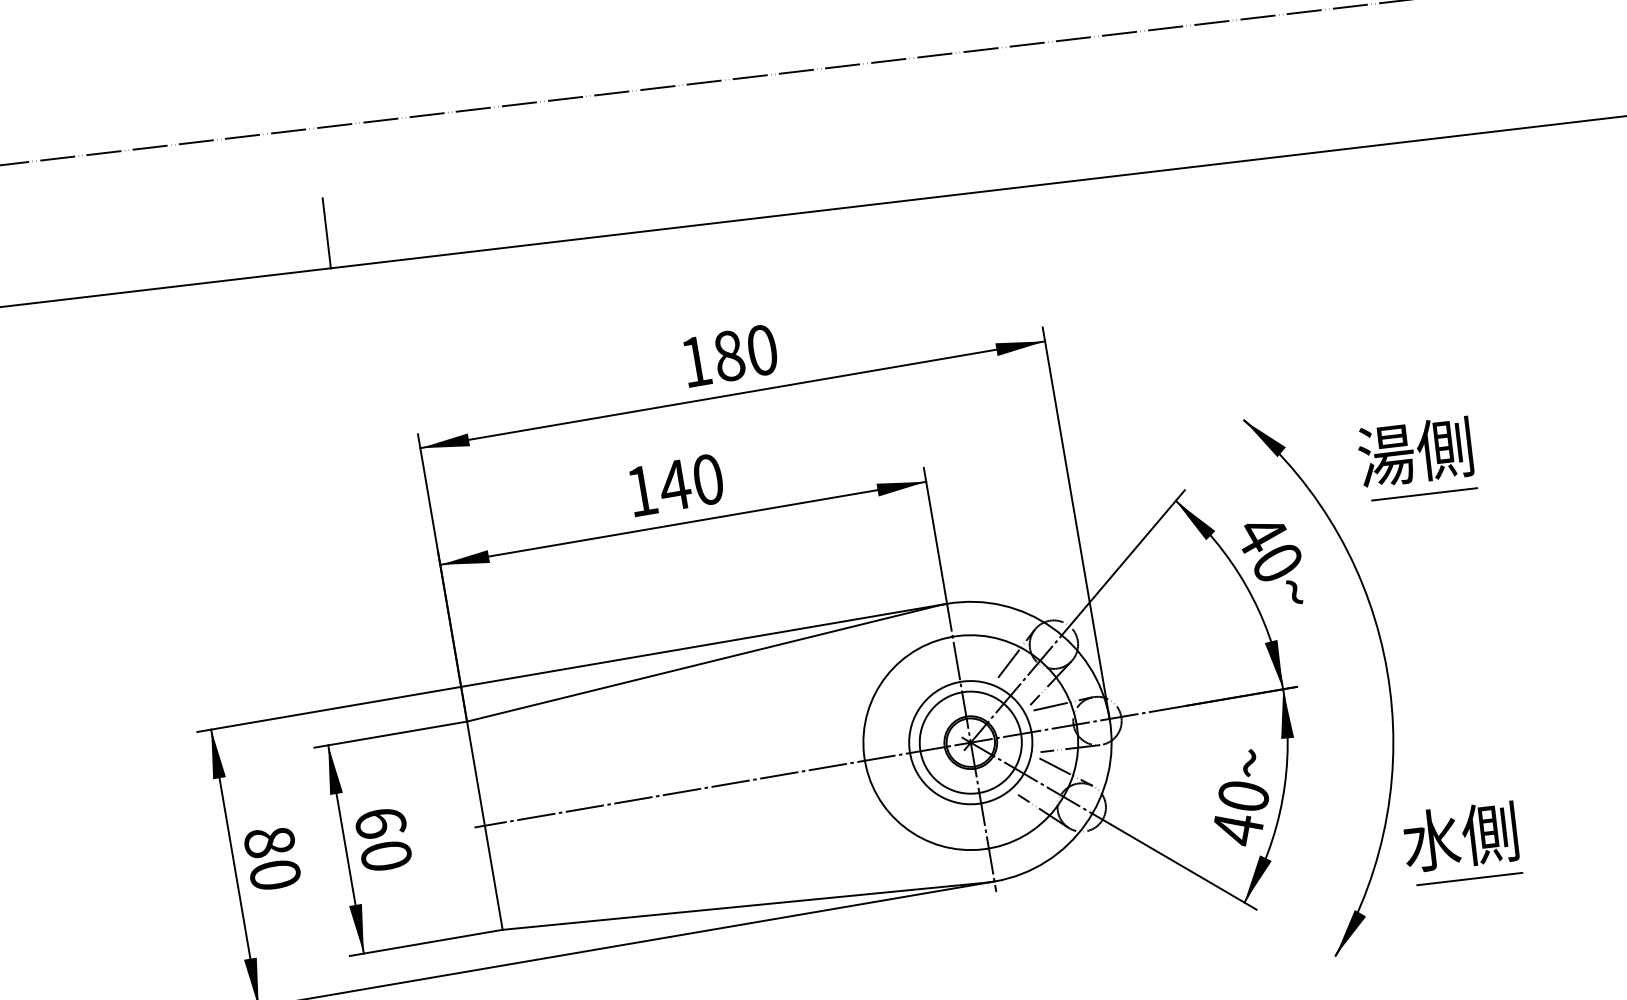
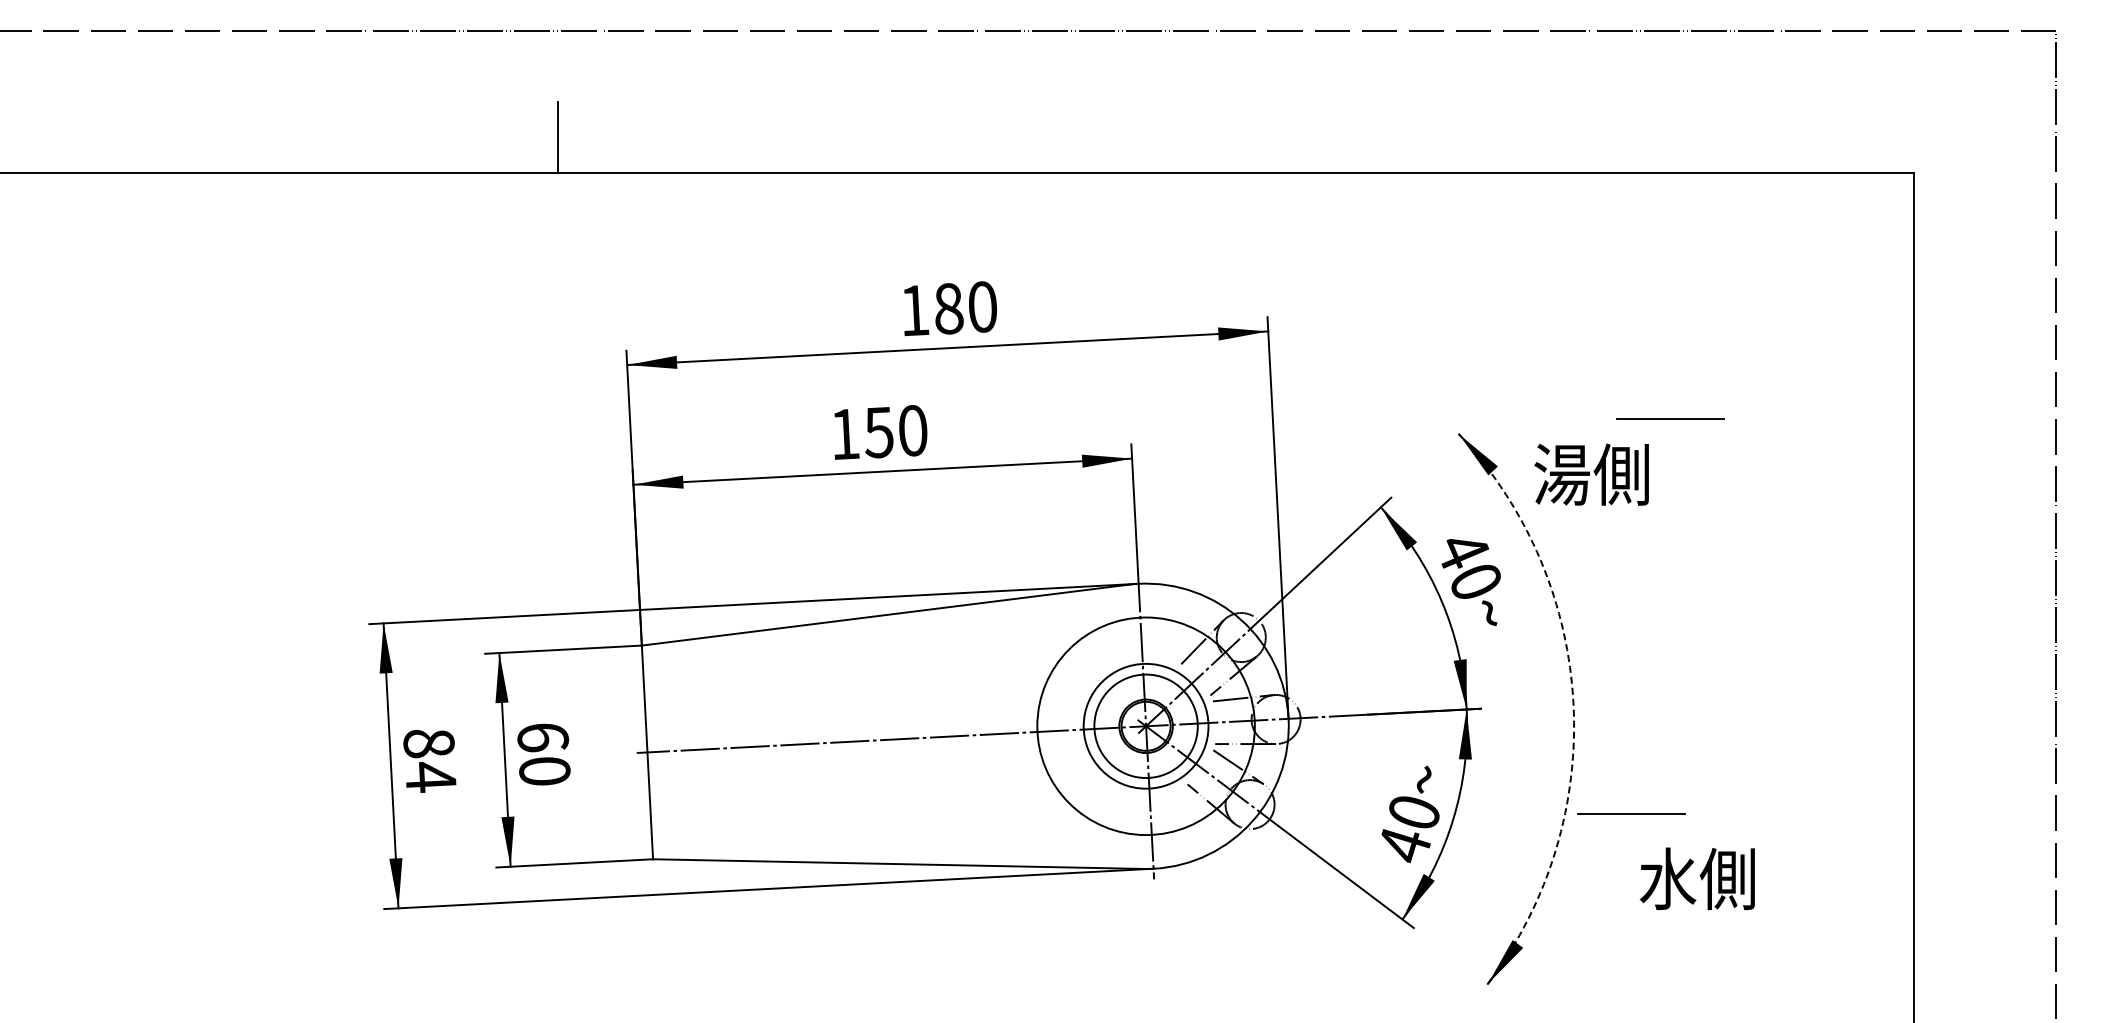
text: (1415, 452) -> (1591, 474), moved
text: (675, 485) -> (879, 432), 140 -> 150
line: (1424, 493) -> (1670, 418), moved
arc: (1387, 671) -> (1573, 703), solid -> dashed
text: (1459, 836) -> (1696, 878), moved
text: (275, 875) -> (430, 777), 80 -> 84
line: (1469, 878) -> (1631, 813), moved

